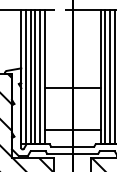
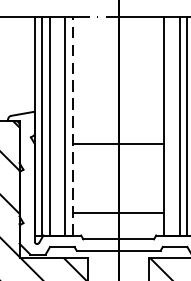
line: (44, 76) -> (72, 124), solid -> dashed
line: (35, 77) -> (57, 126), removed
line: (105, 77) -> (172, 126), removed

